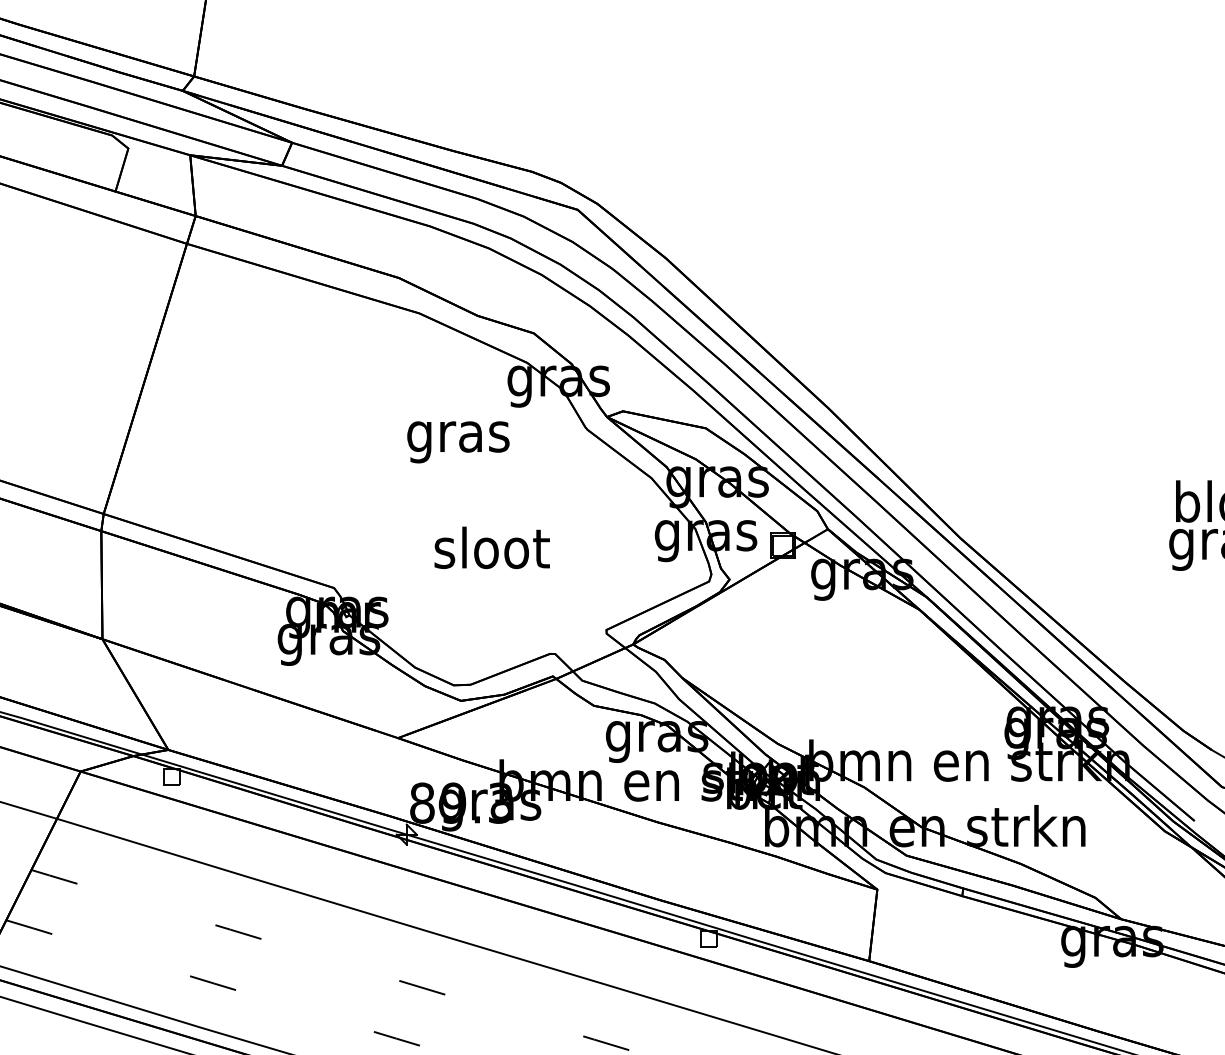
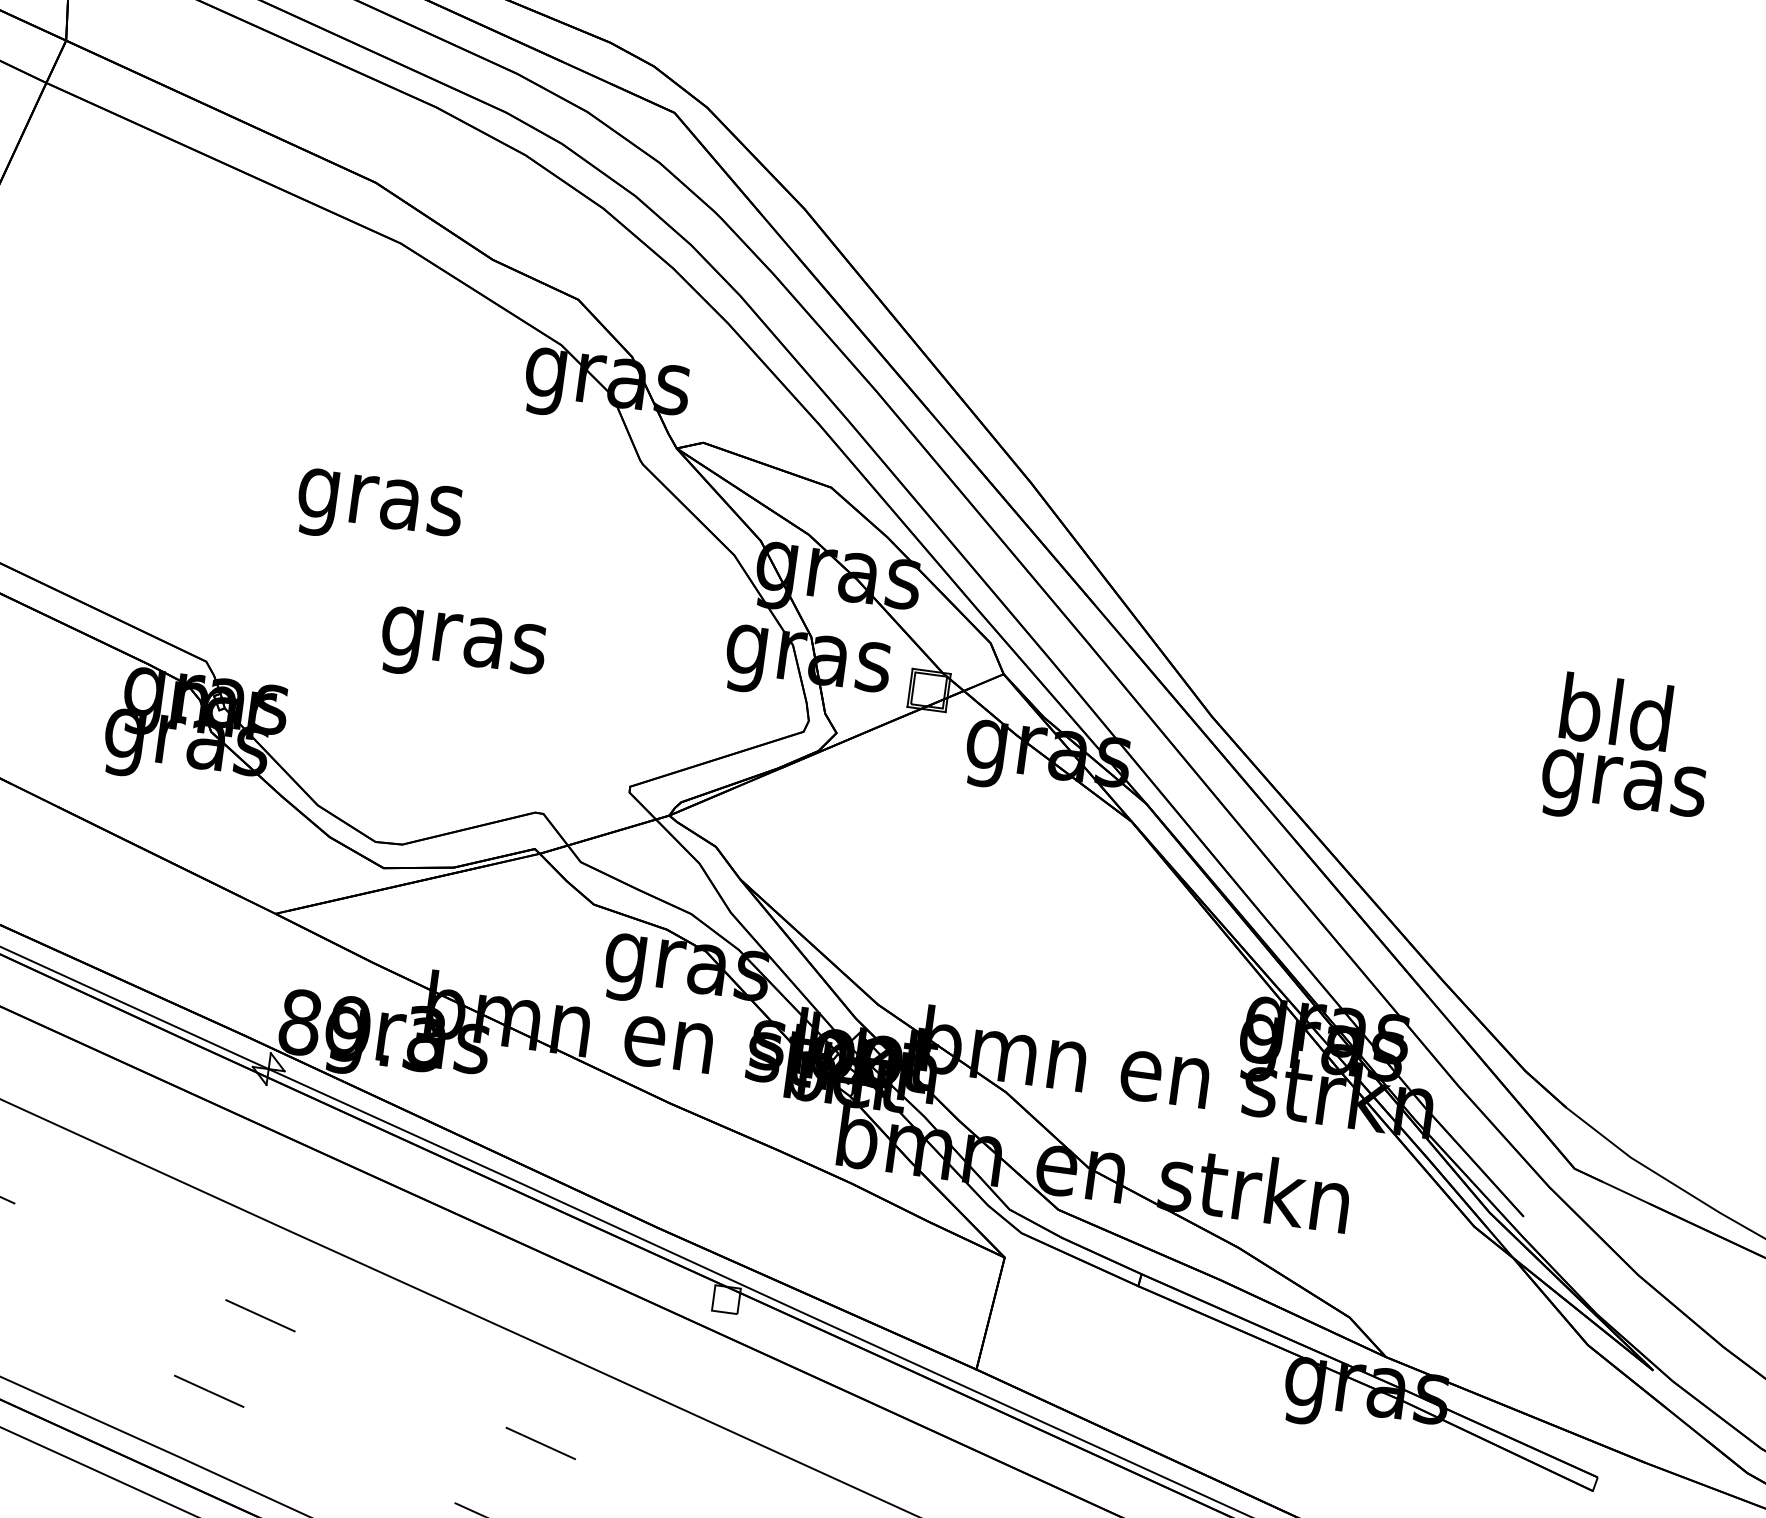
text: (458, 442) -> (379, 510), moved
text: (491, 552) -> (463, 638), sloot -> gras

